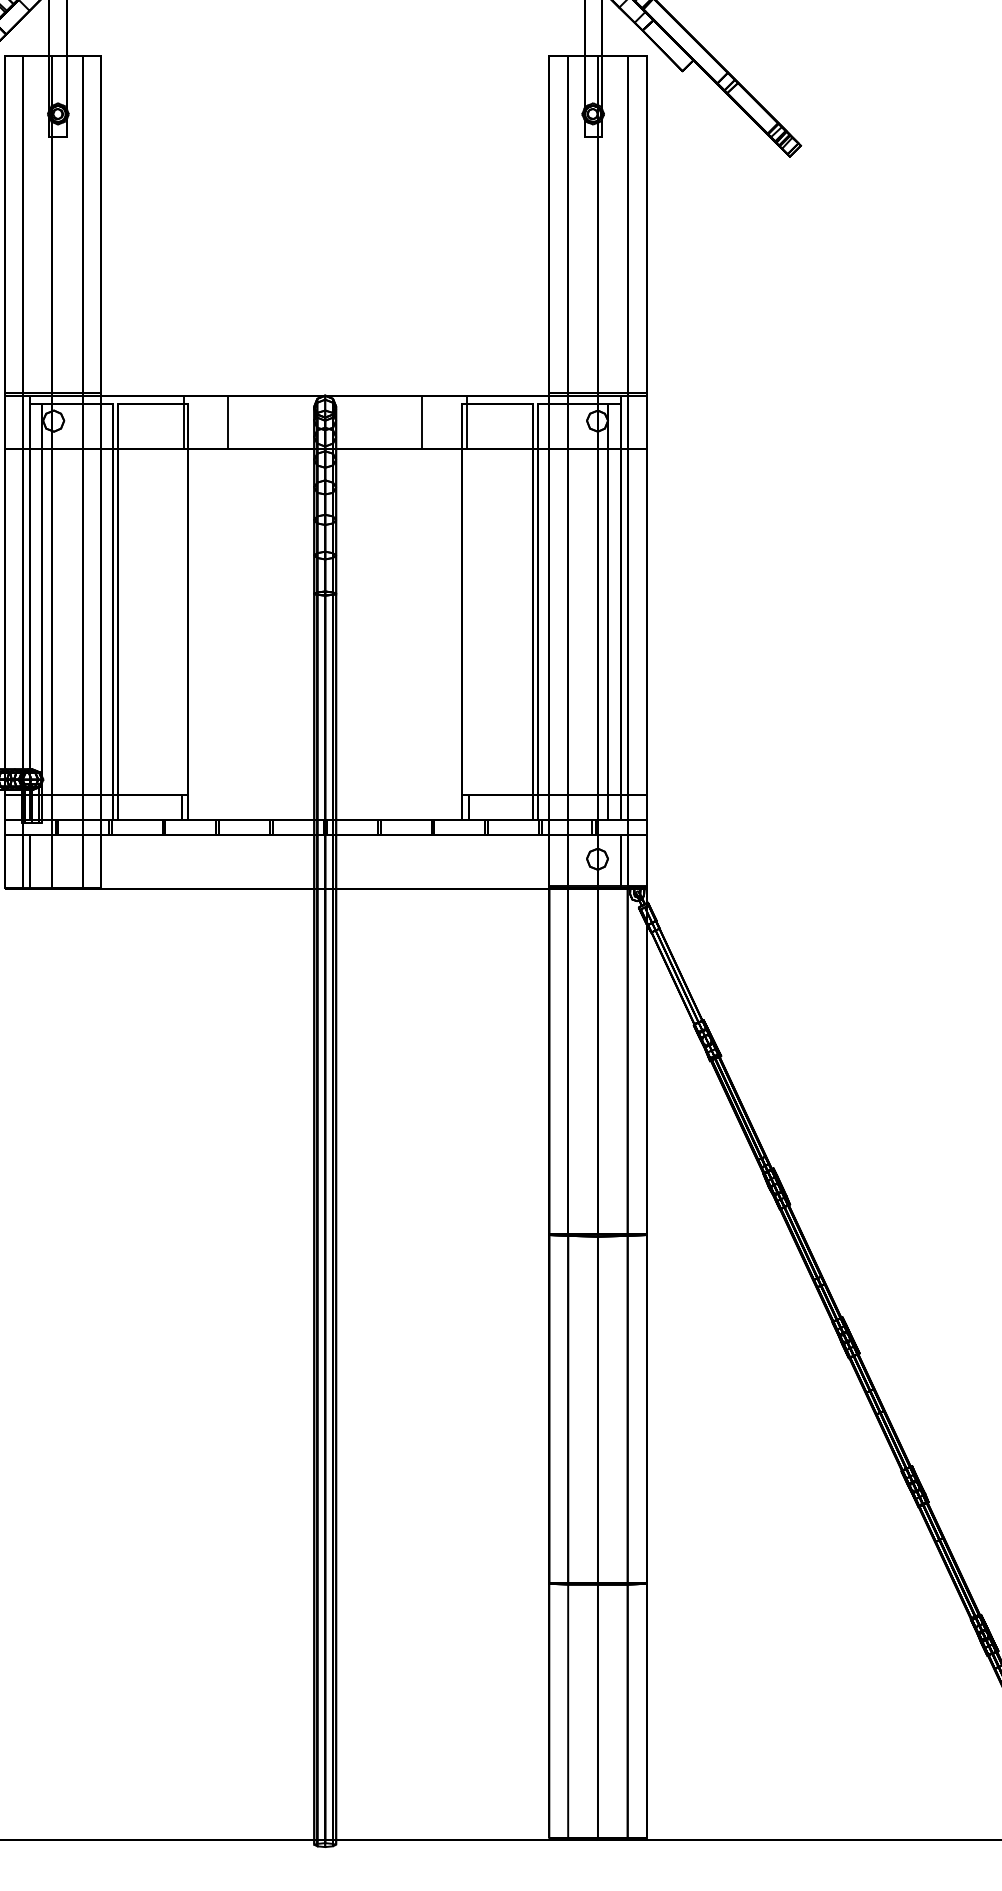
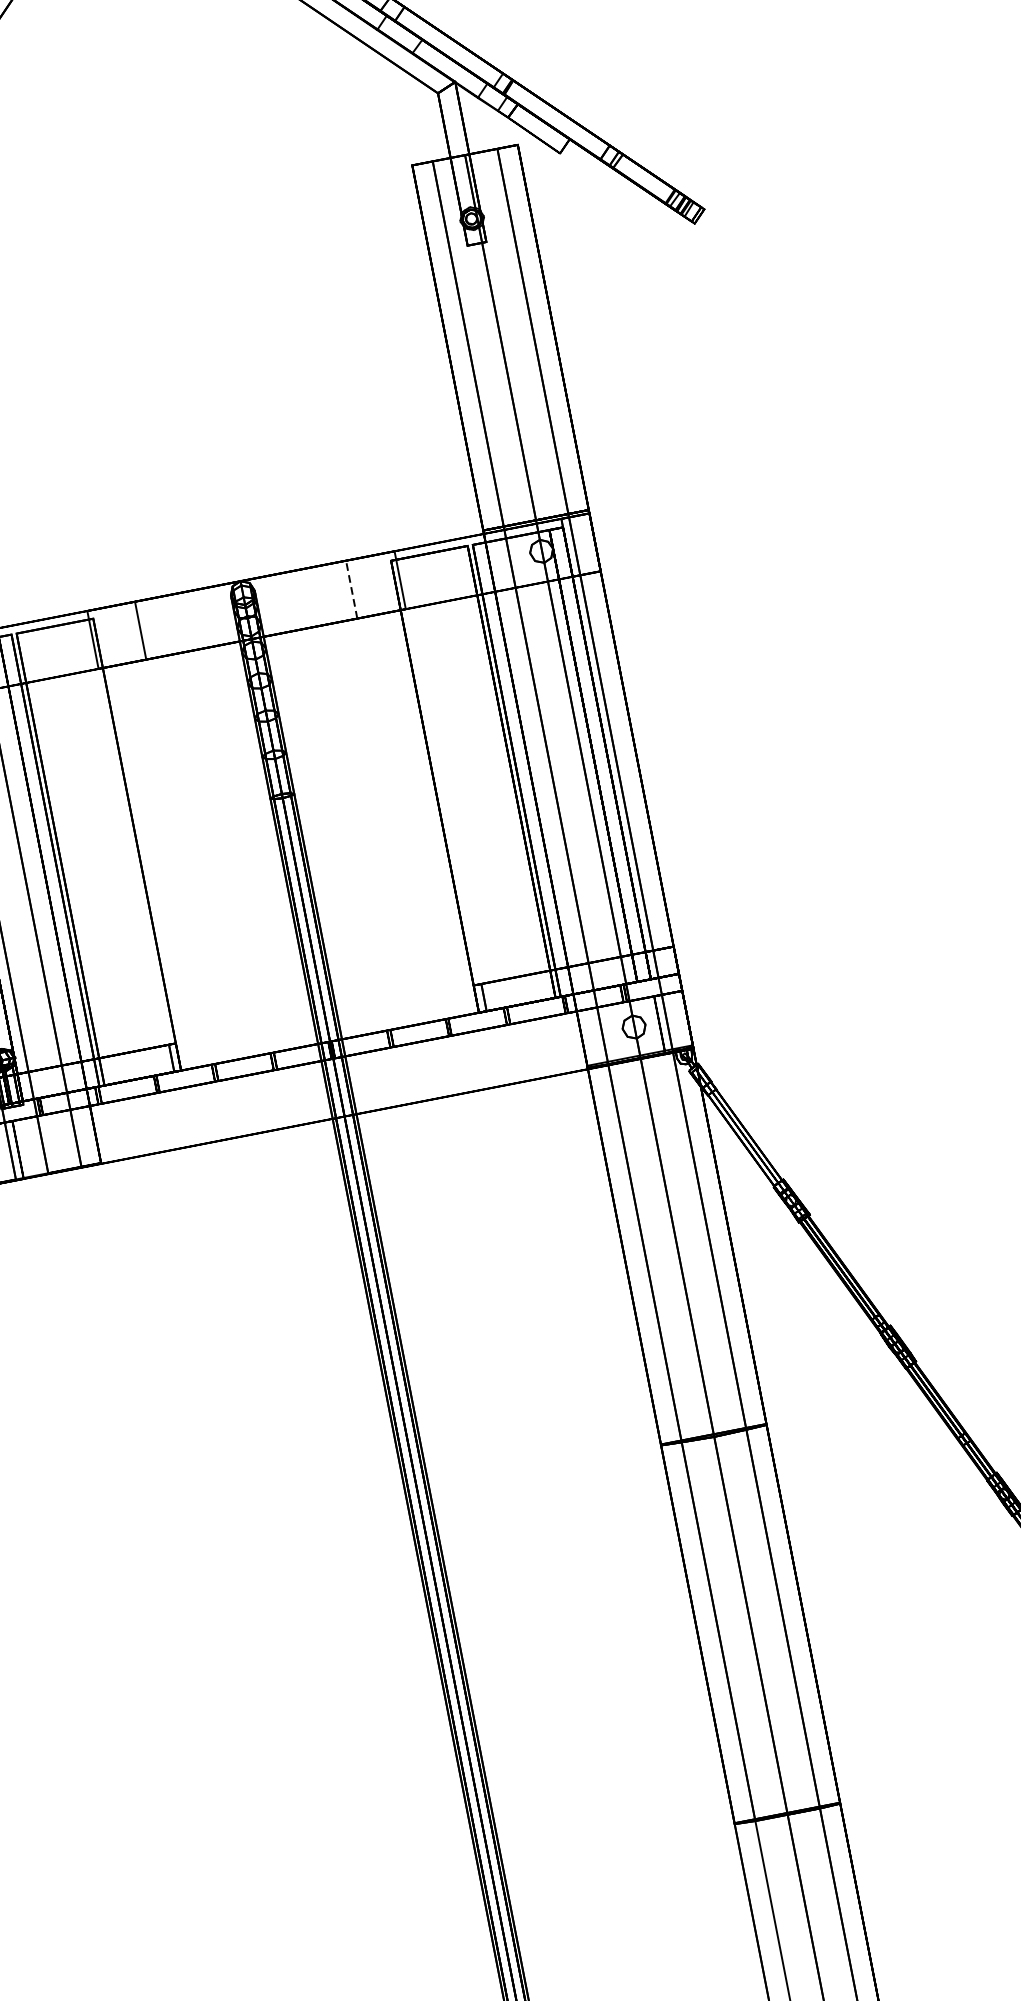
line: (422, 422) -> (351, 589), solid -> dashed

